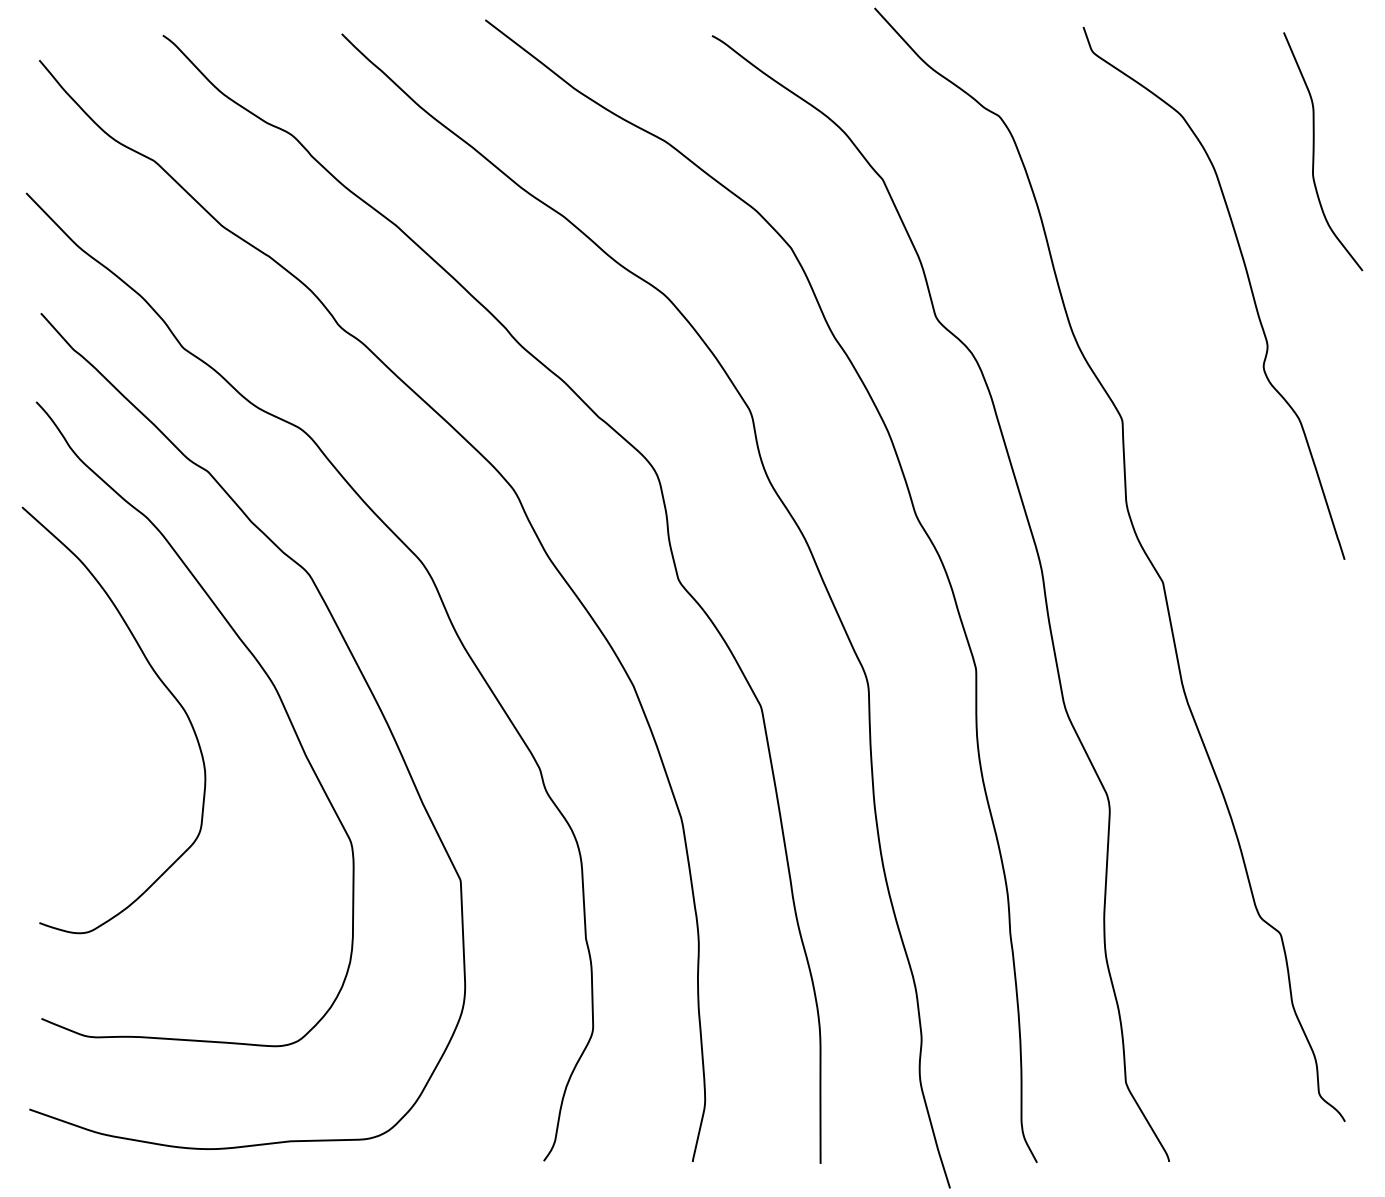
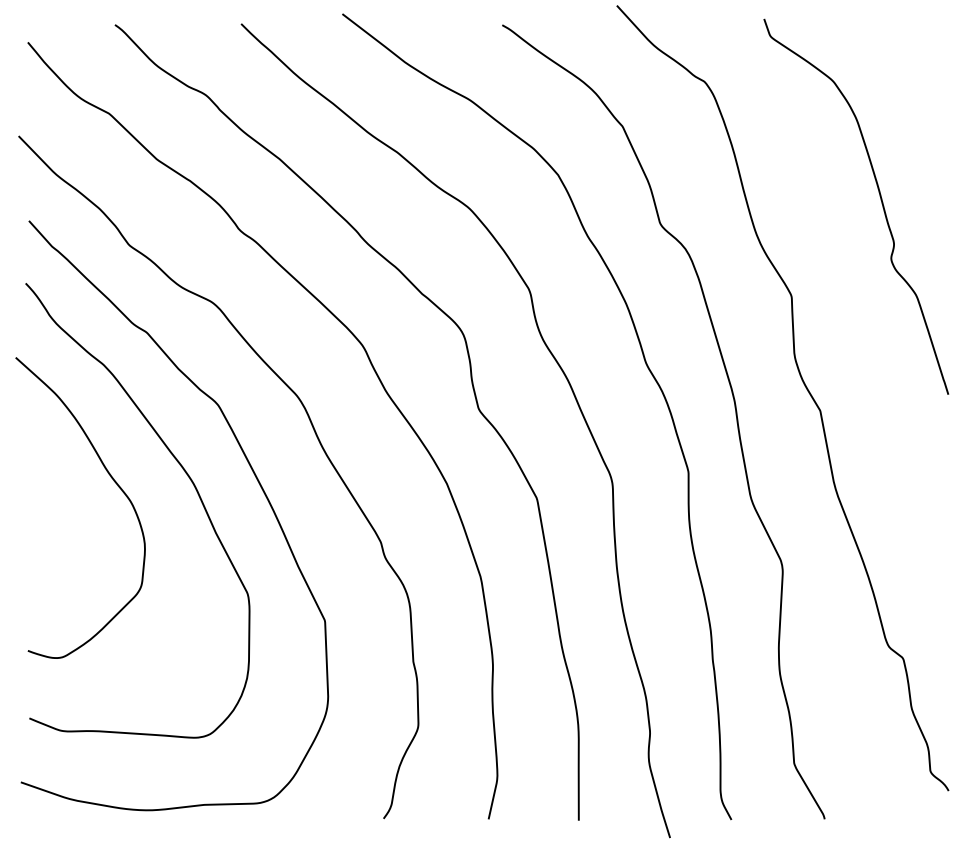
curve: (1314, 151) -> (927, 106), removed

